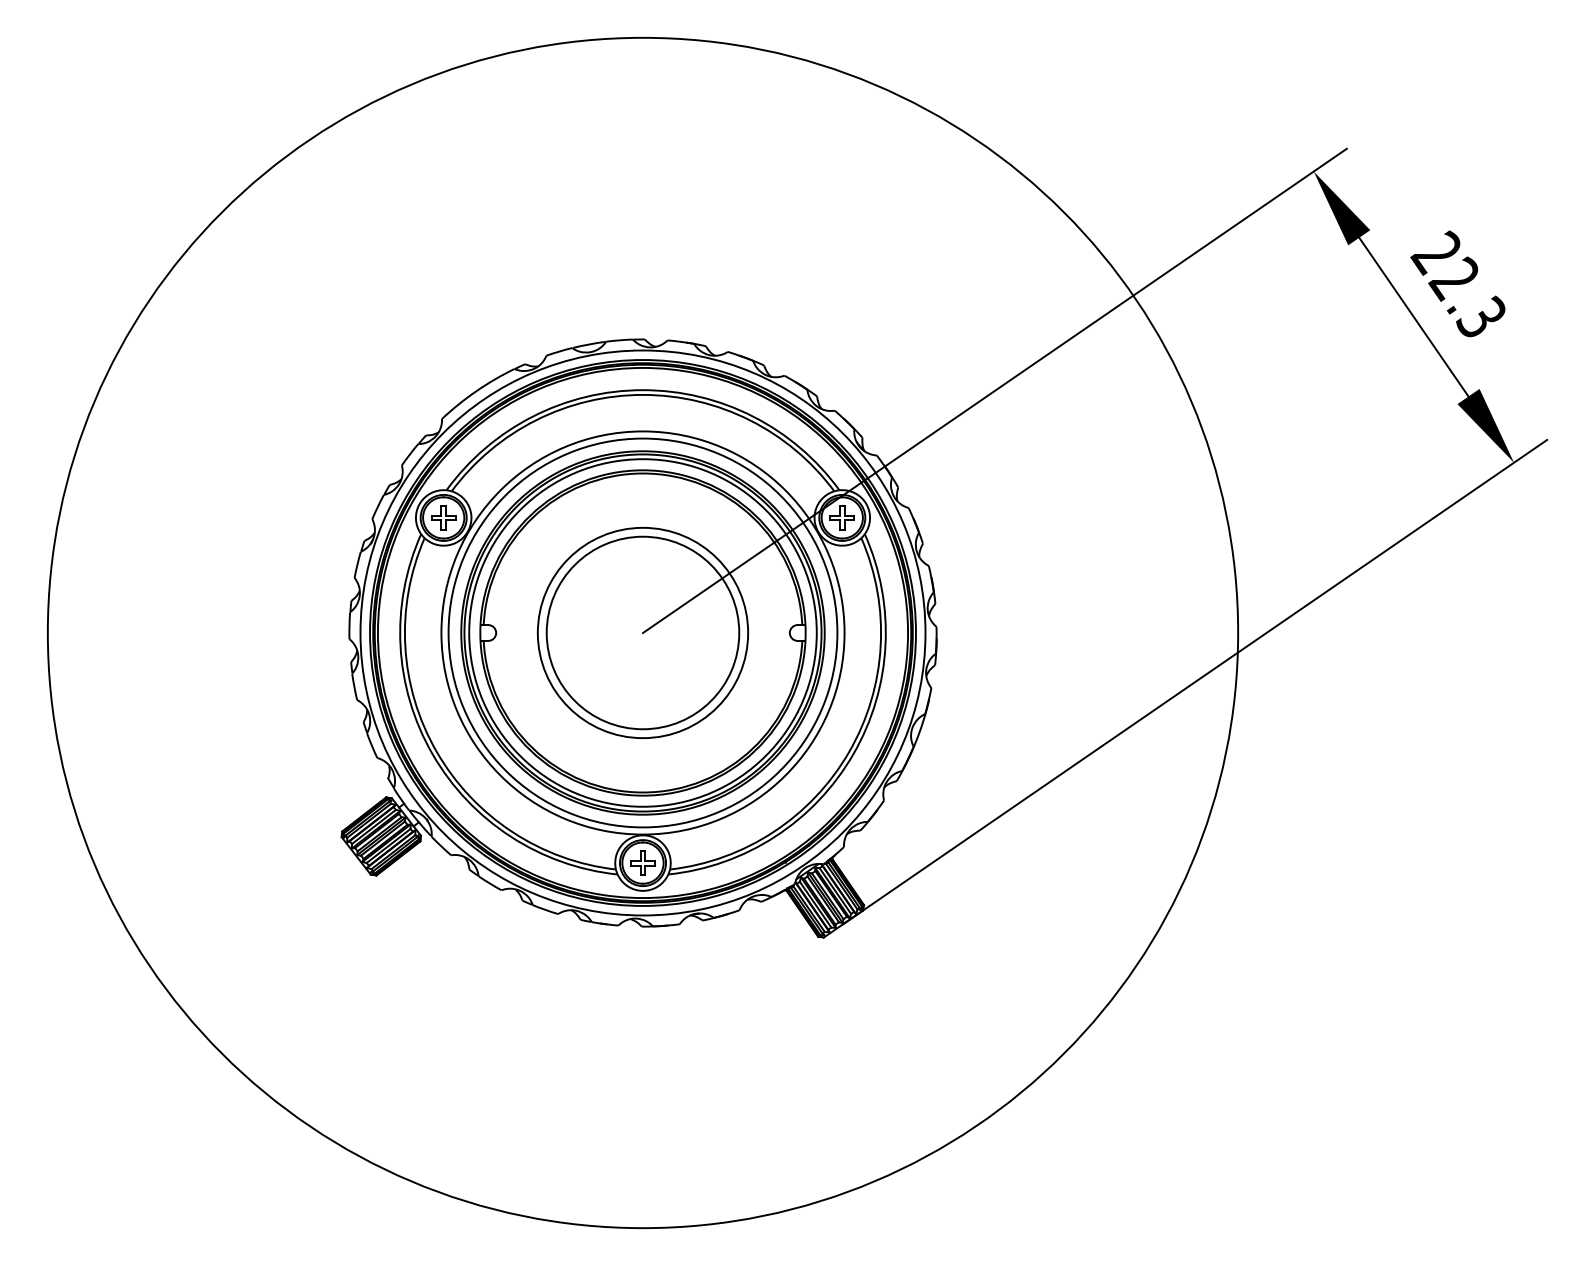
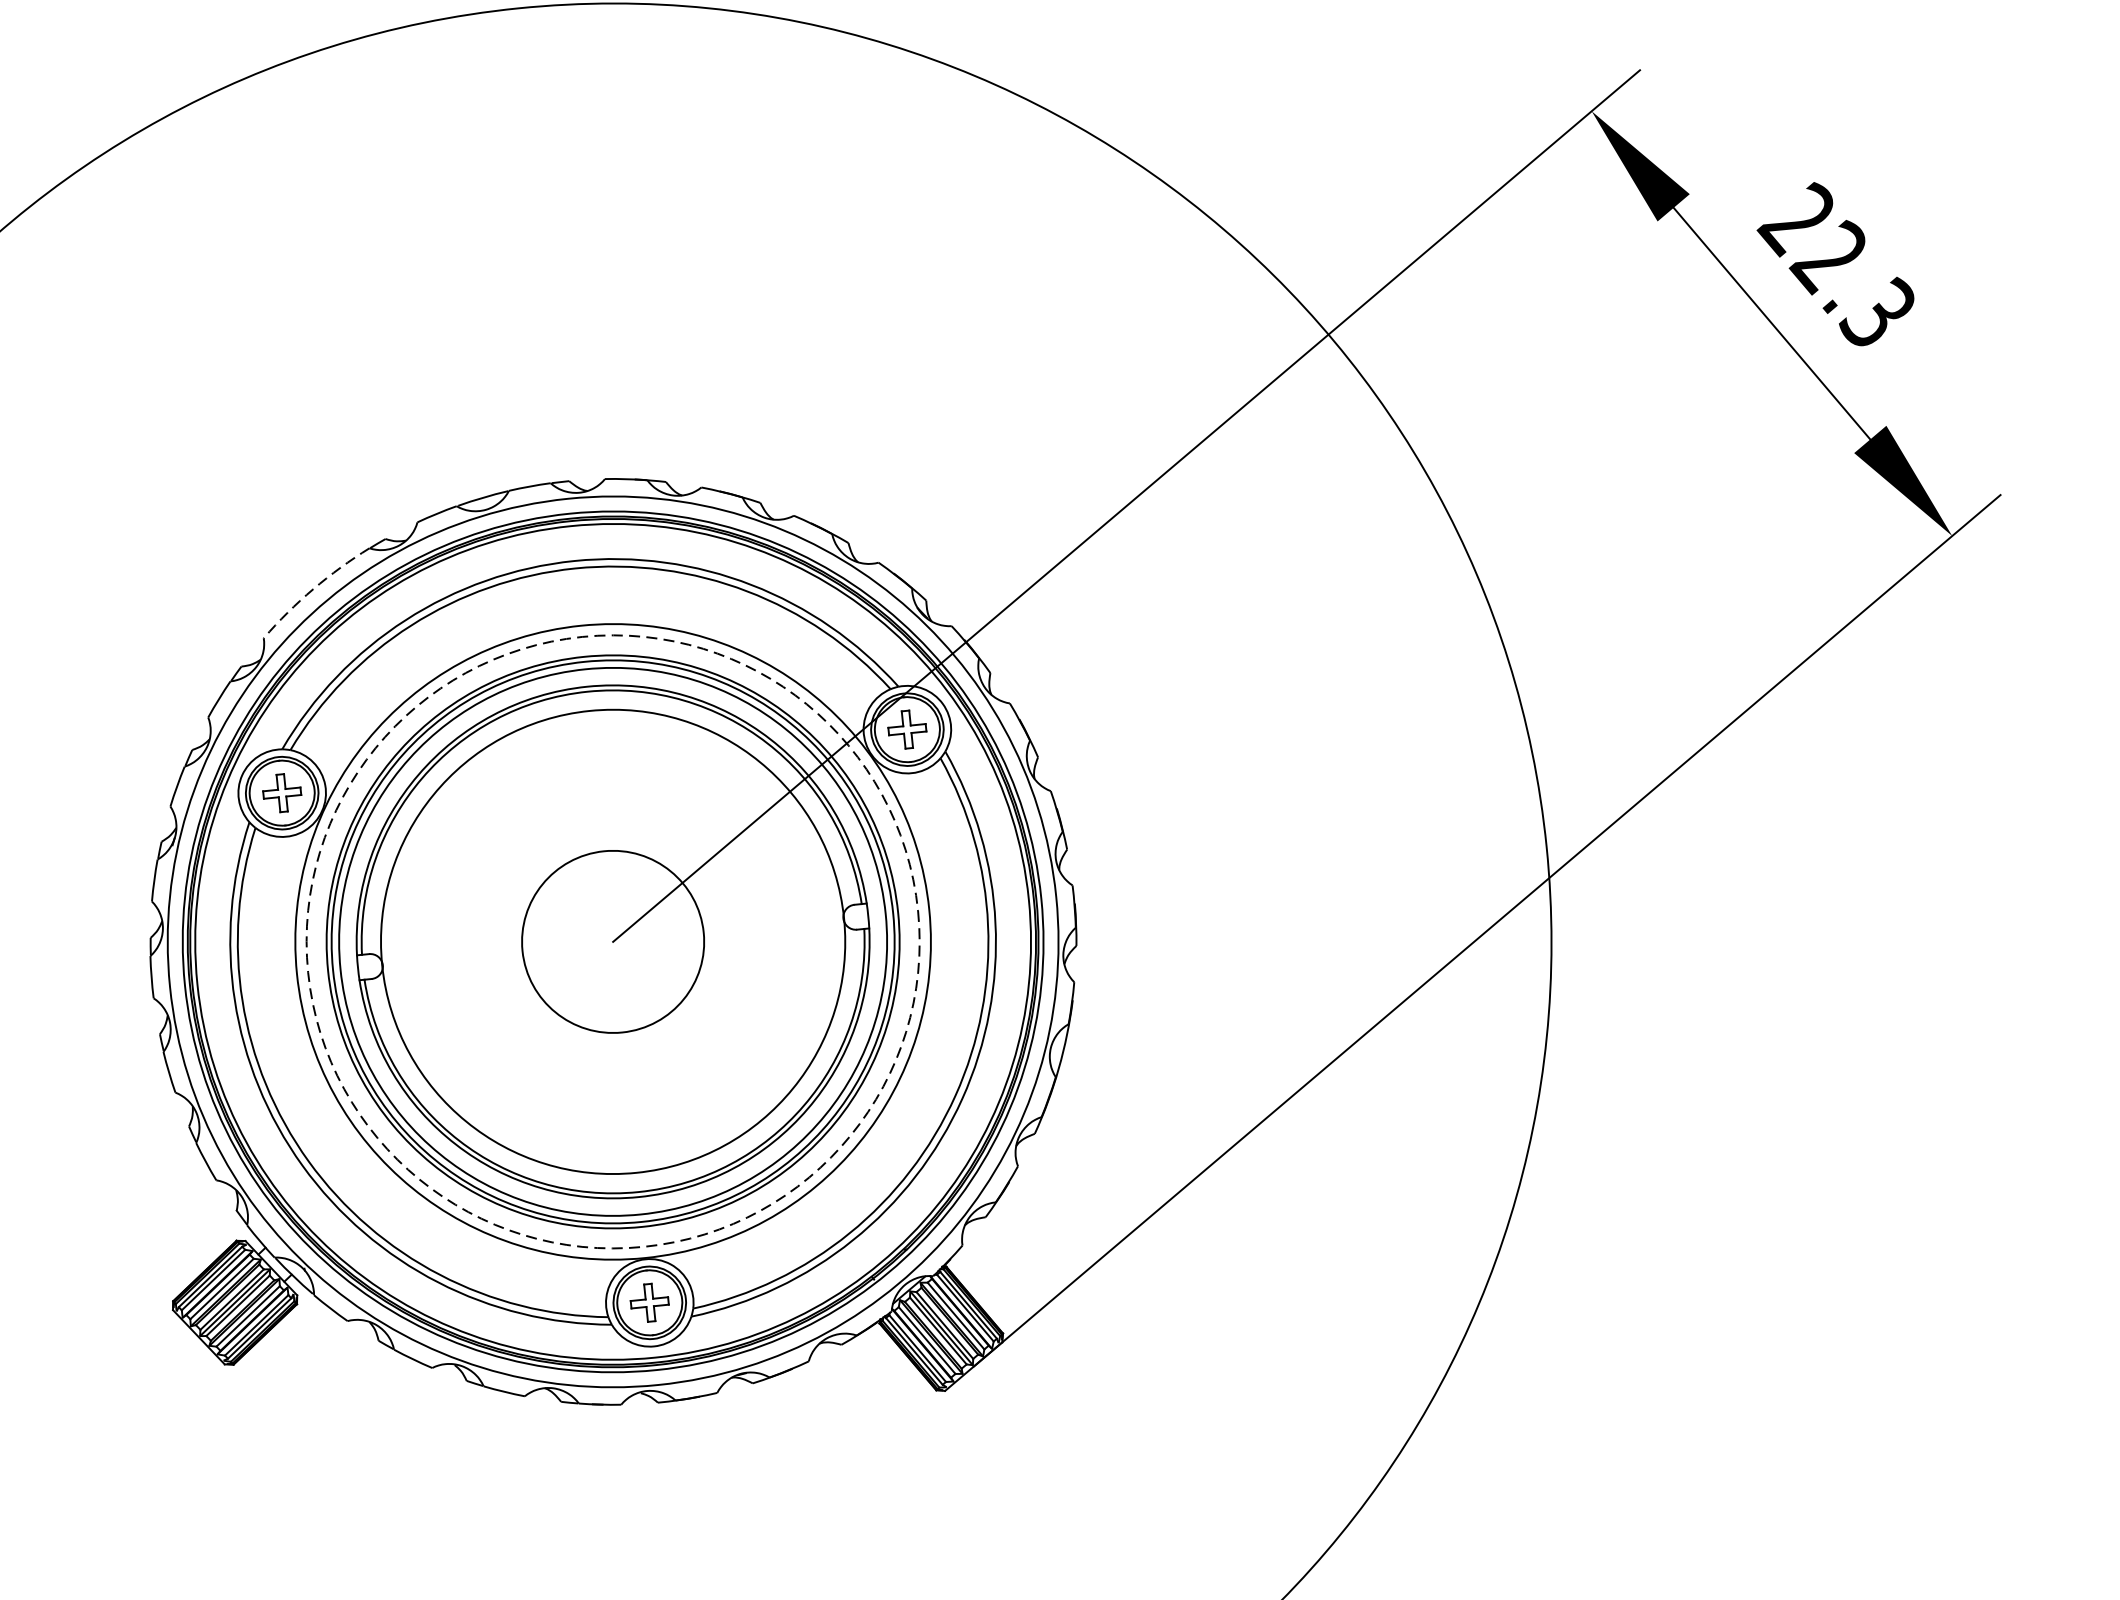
arc: (476, 391) -> (313, 589), solid -> dashed
circle: (642, 632) -> (612, 941), size x0.6
circle: (642, 632) -> (612, 941), size x1.4
circle: (642, 632) -> (612, 941), solid -> dashed

